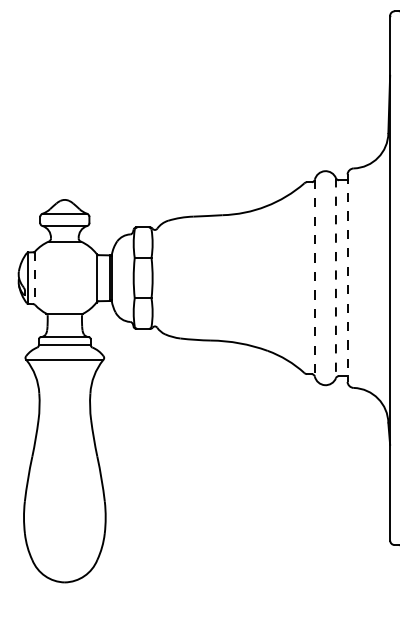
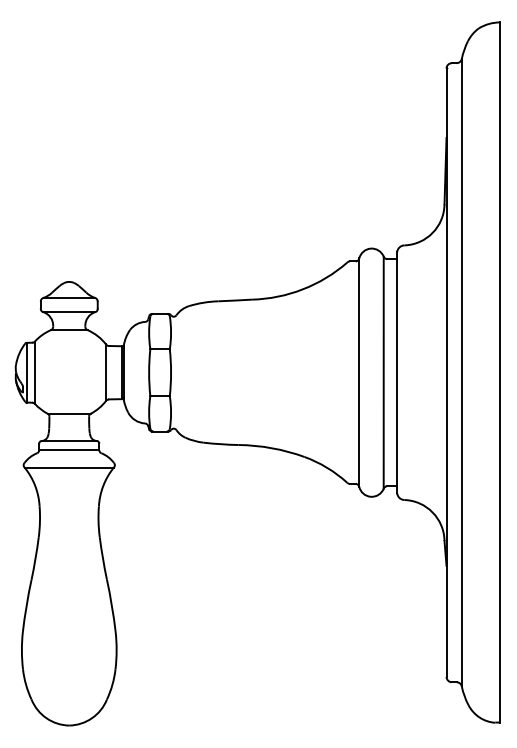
line: (34, 278) -> (34, 373), dashed -> solid
line: (315, 278) -> (359, 373), dashed -> solid
line: (335, 278) -> (383, 373), dashed -> solid
line: (347, 278) -> (397, 373), dashed -> solid

